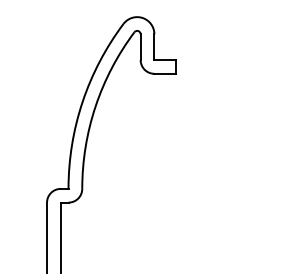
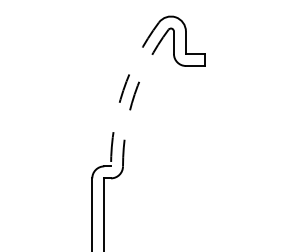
arc: (82, 101) -> (123, 90), solid -> dashed
arc: (95, 106) -> (134, 94), solid -> dashed

